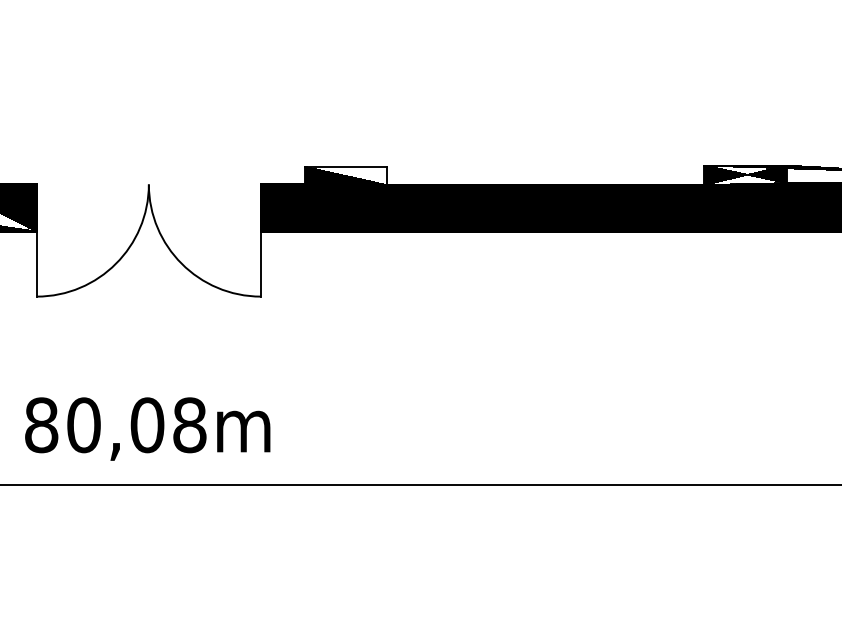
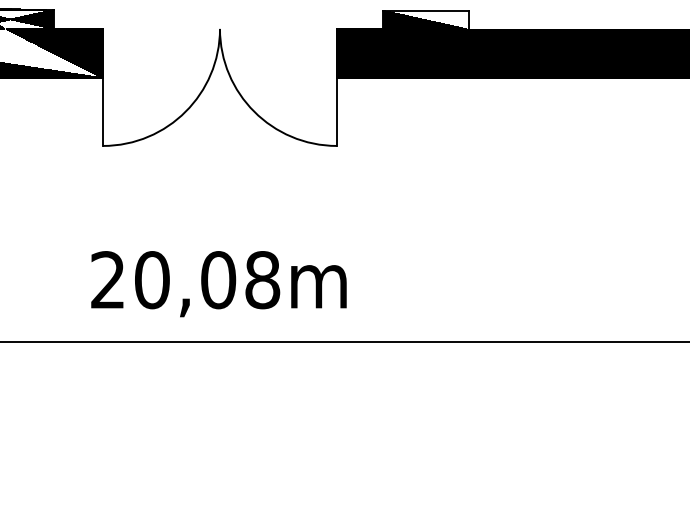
text: (41, 425) -> (108, 280), 80,08m -> 20,08m

